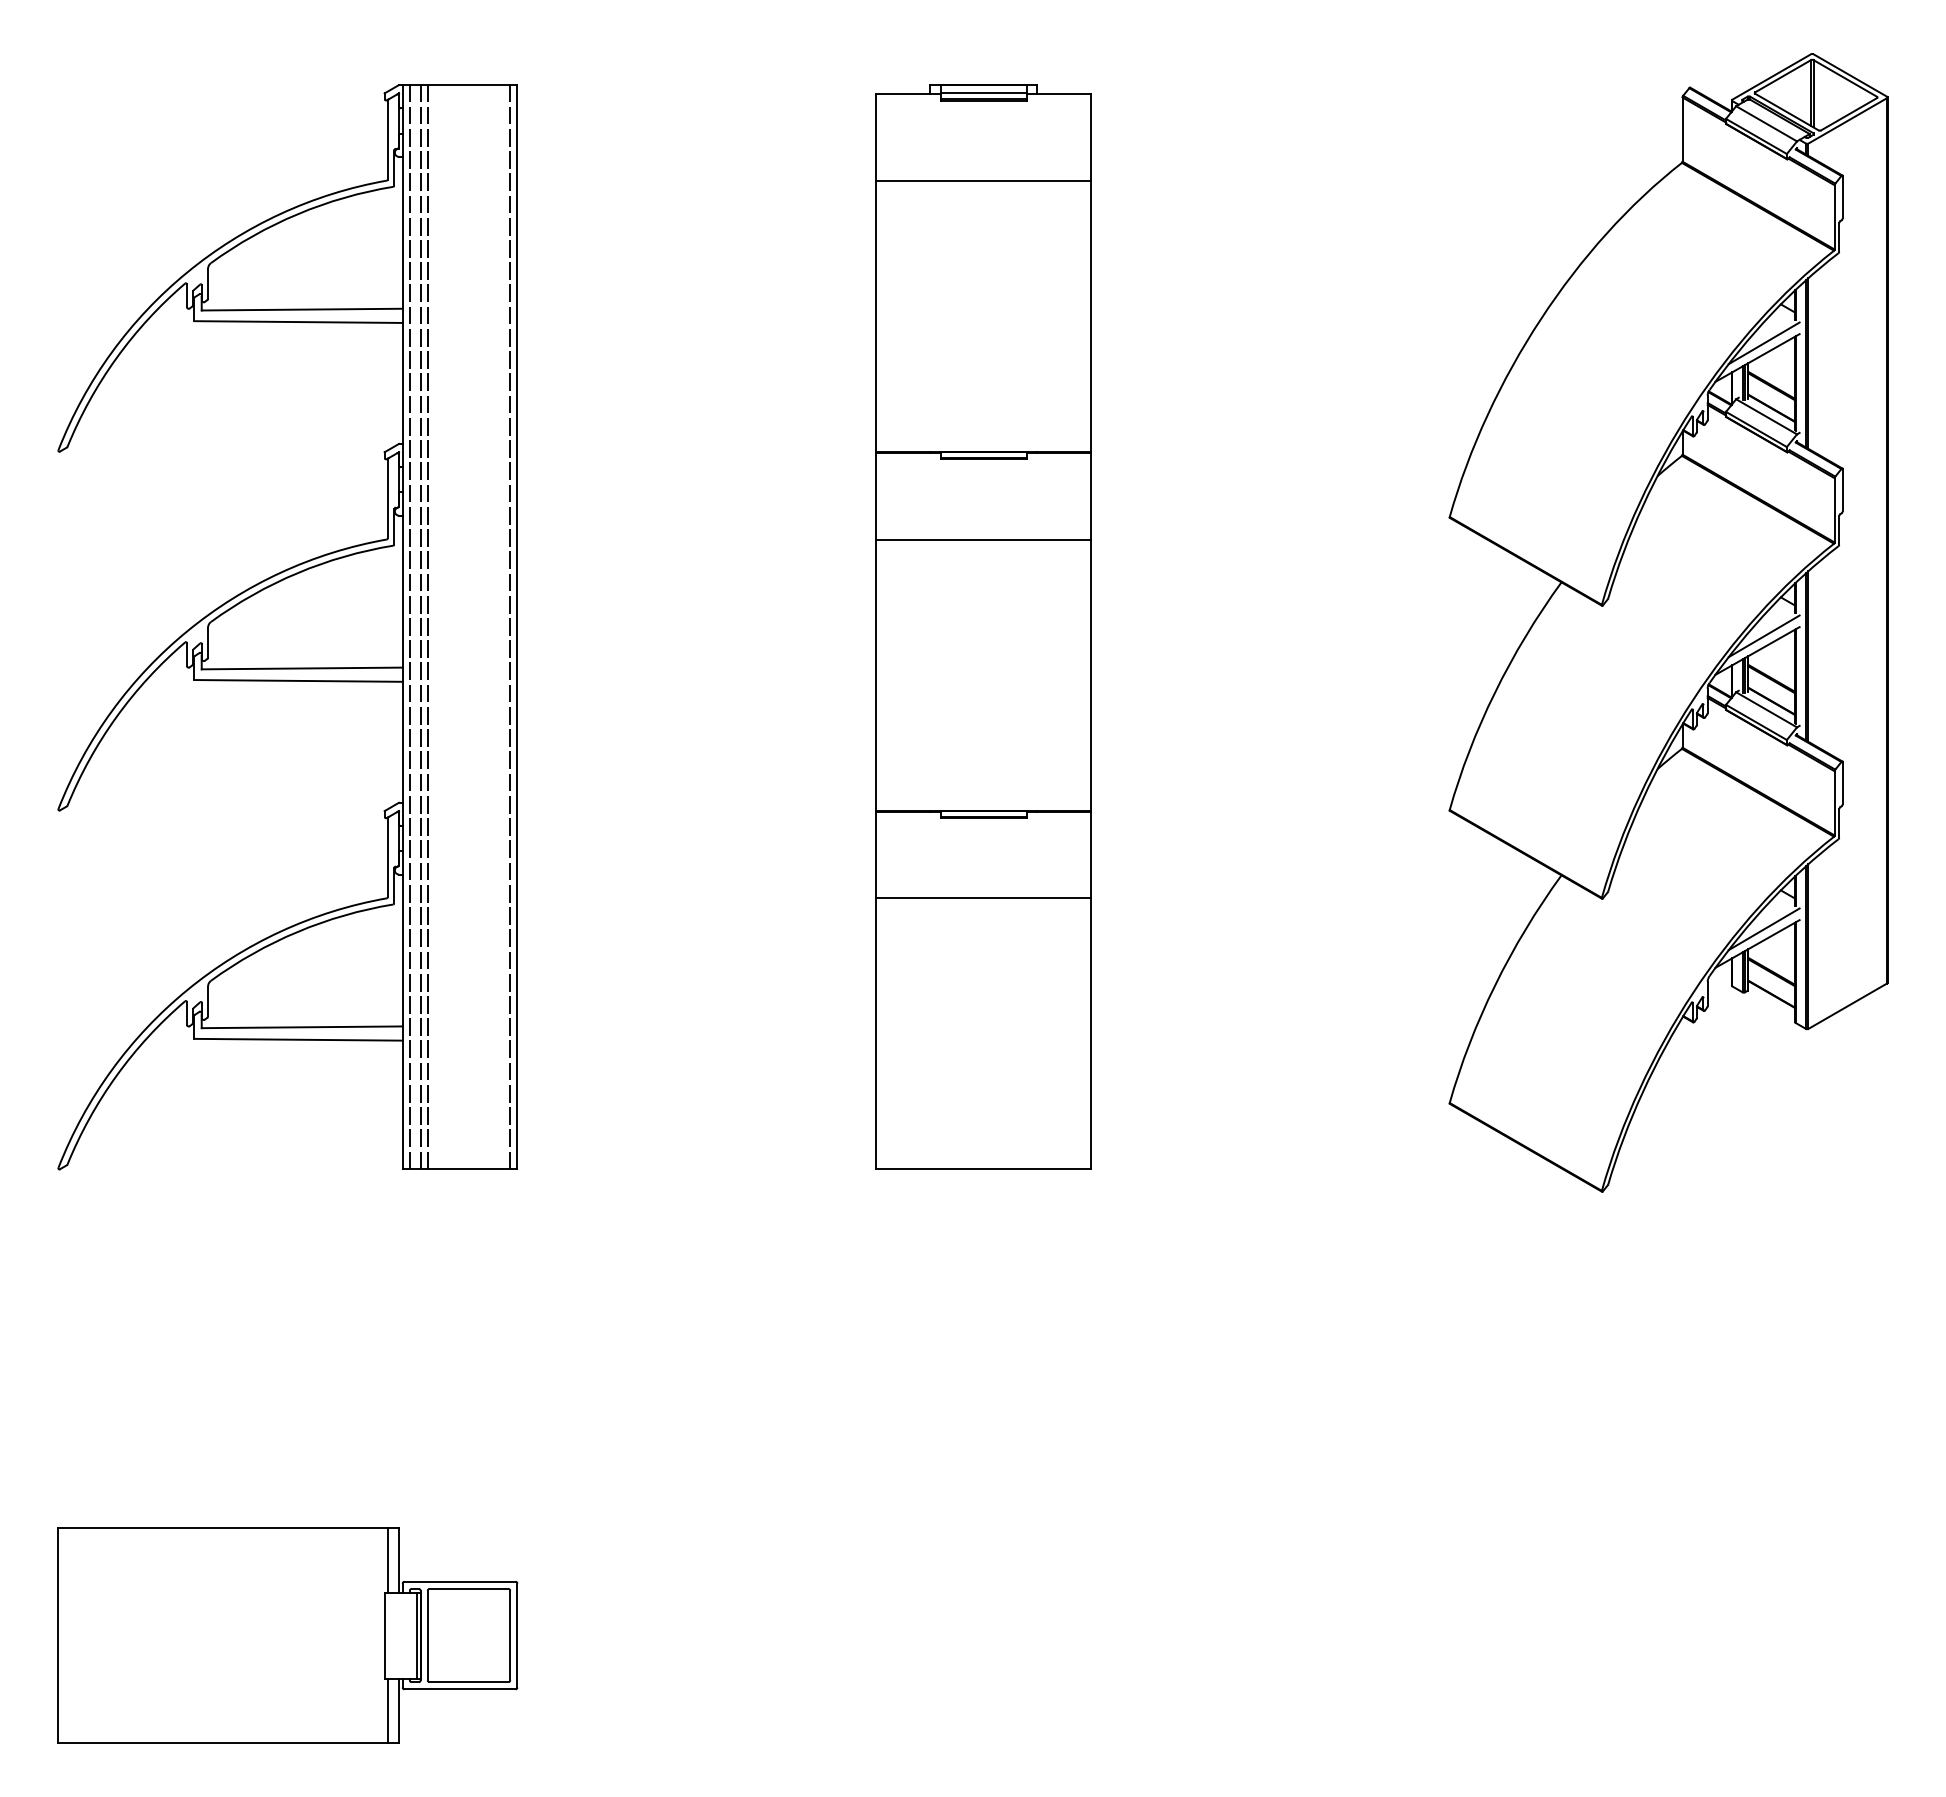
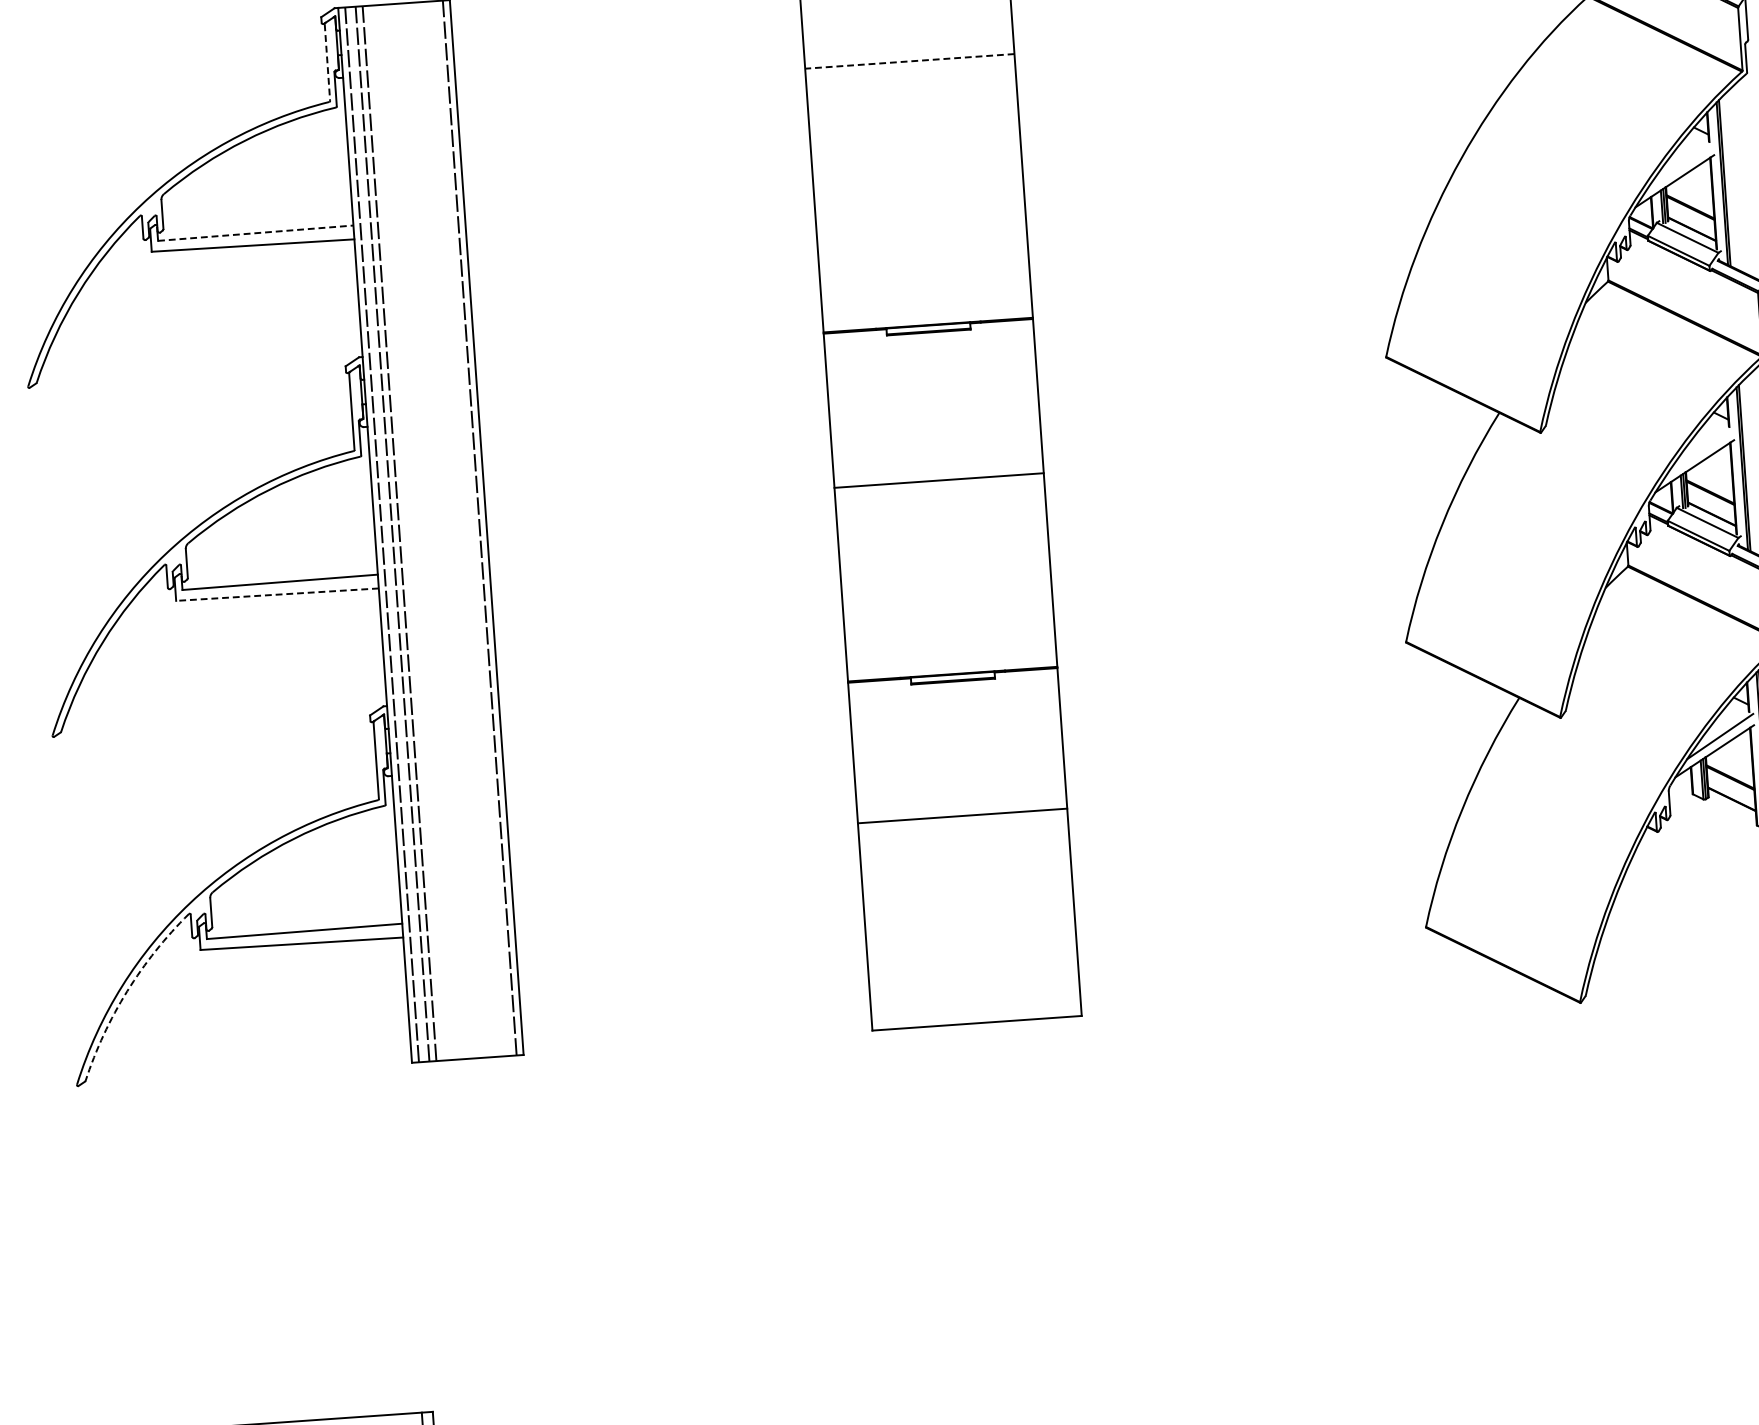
line: (387, 140) -> (327, 62), solid -> dashed
line: (983, 180) -> (909, 61), solid -> dashed
line: (302, 309) -> (256, 233), solid -> dashed
line: (1763, 343) -> (1679, 166), removed
line: (983, 539) -> (939, 480), moved
line: (1763, 636) -> (1699, 451), removed
line: (298, 680) -> (277, 594), solid -> dashed
line: (983, 898) -> (962, 816), moved
arc: (116, 1075) -> (127, 990), solid -> dashed

